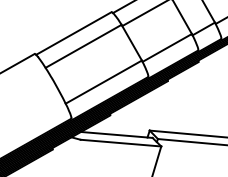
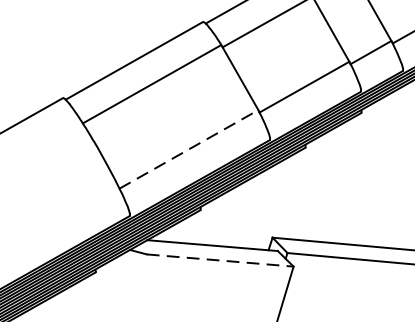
line: (103, 82) -> (188, 150), solid -> dashed
line: (121, 143) -> (221, 261), solid -> dashed

